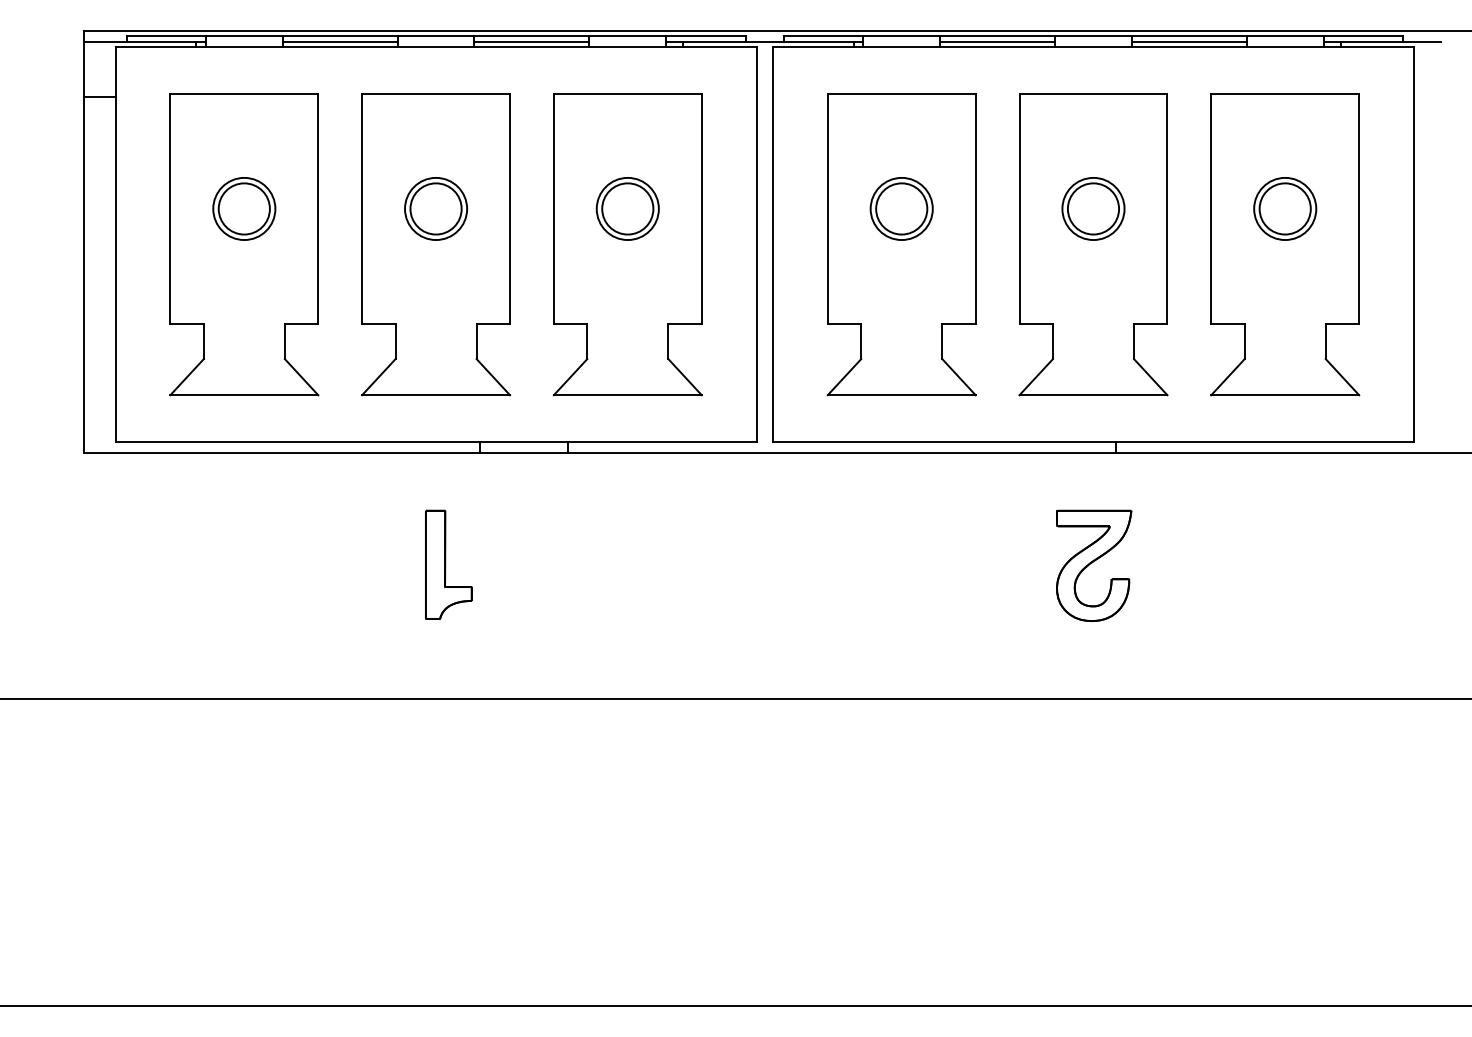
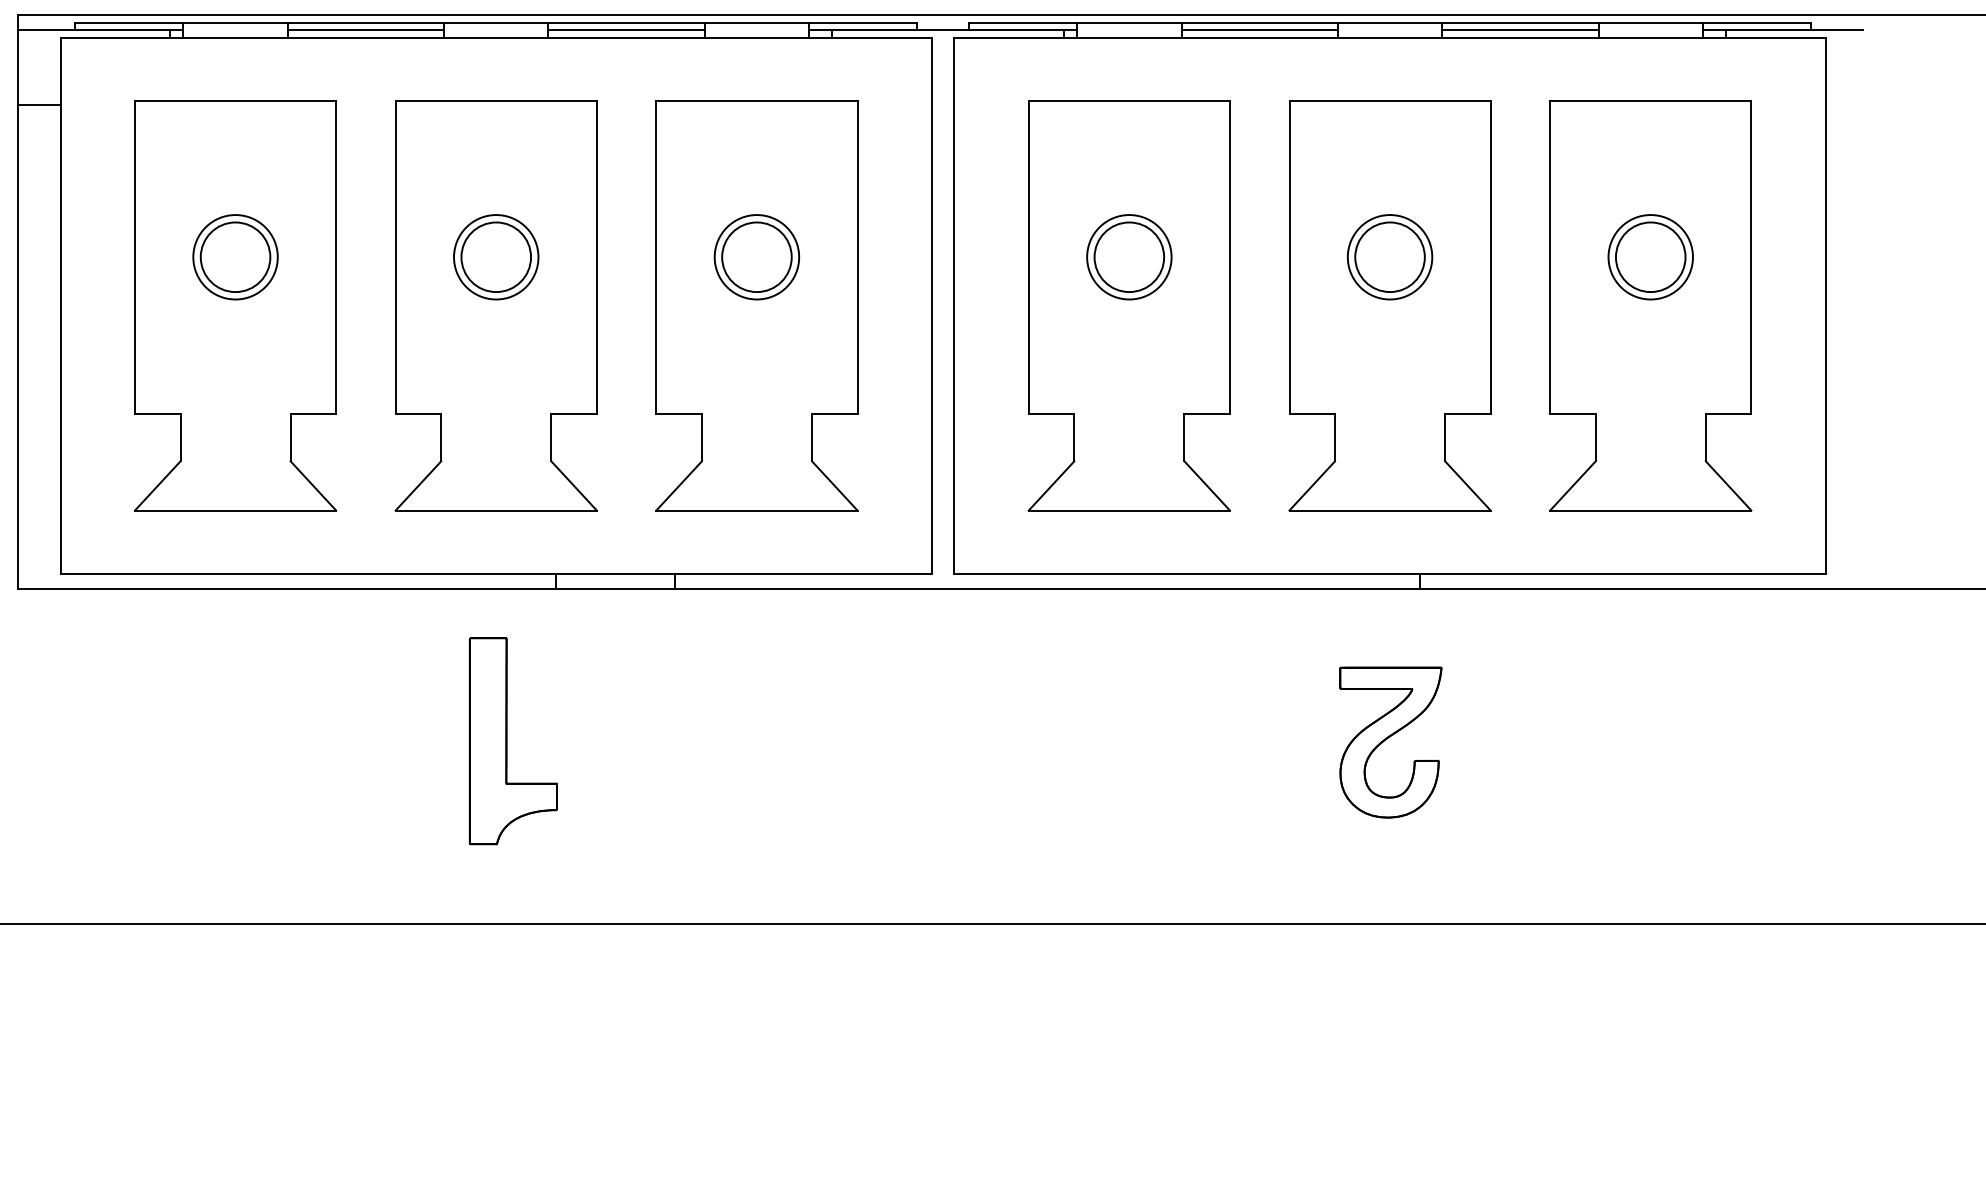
part: (448, 564) -> (513, 740), size x1.4

